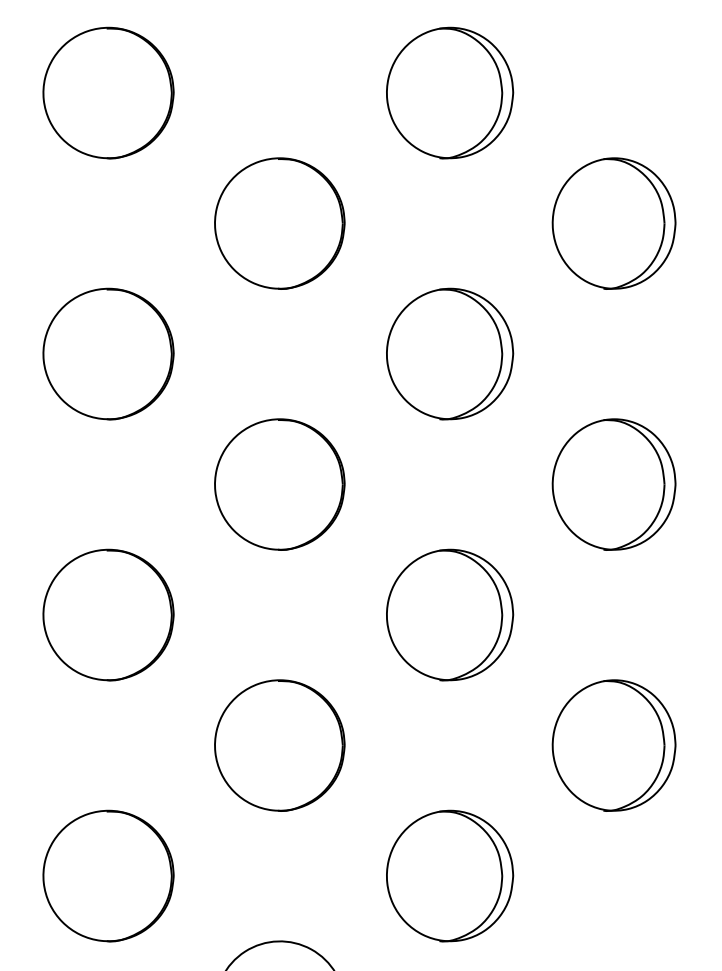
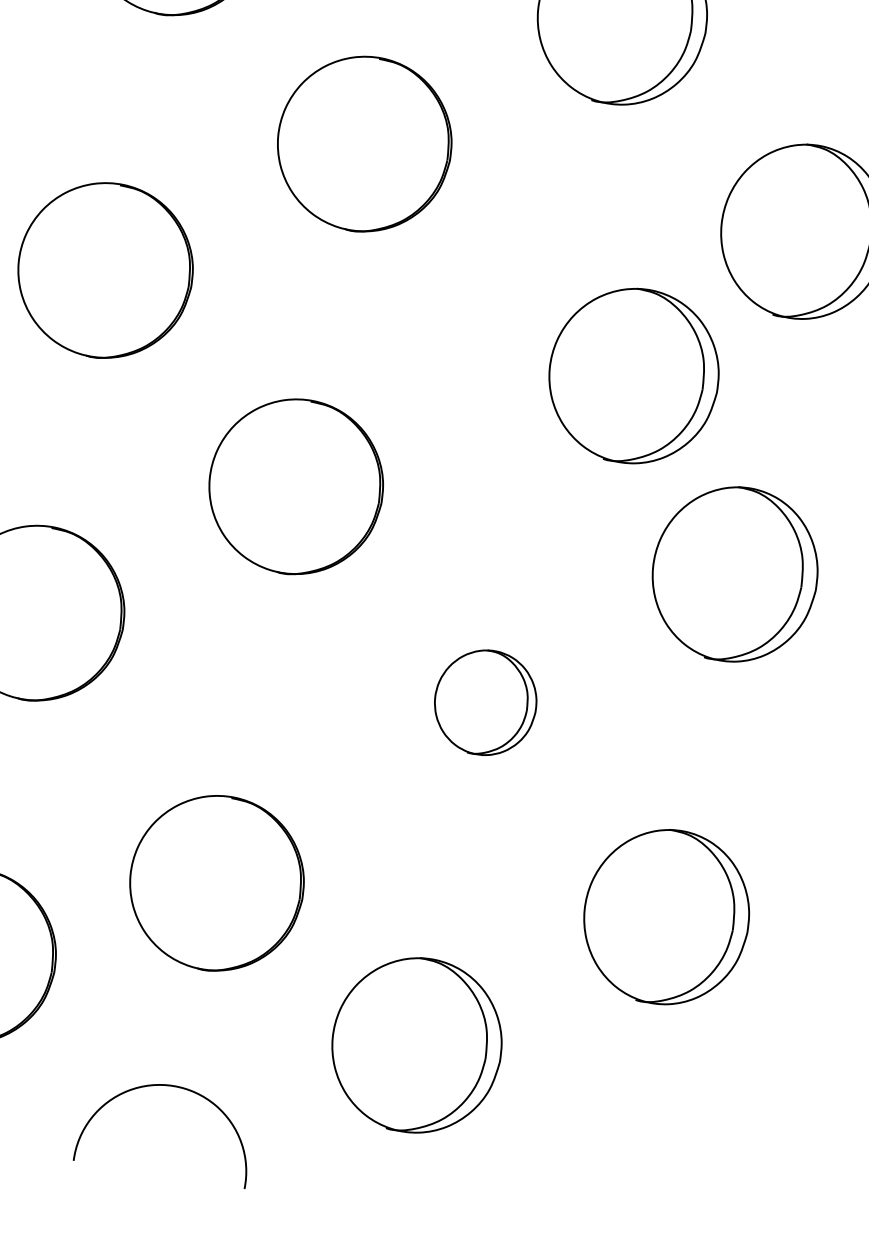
part: (450, 353) -> (634, 375), moved
part: (450, 614) -> (486, 702), size x0.6
part: (279, 745) -> (216, 883), moved

